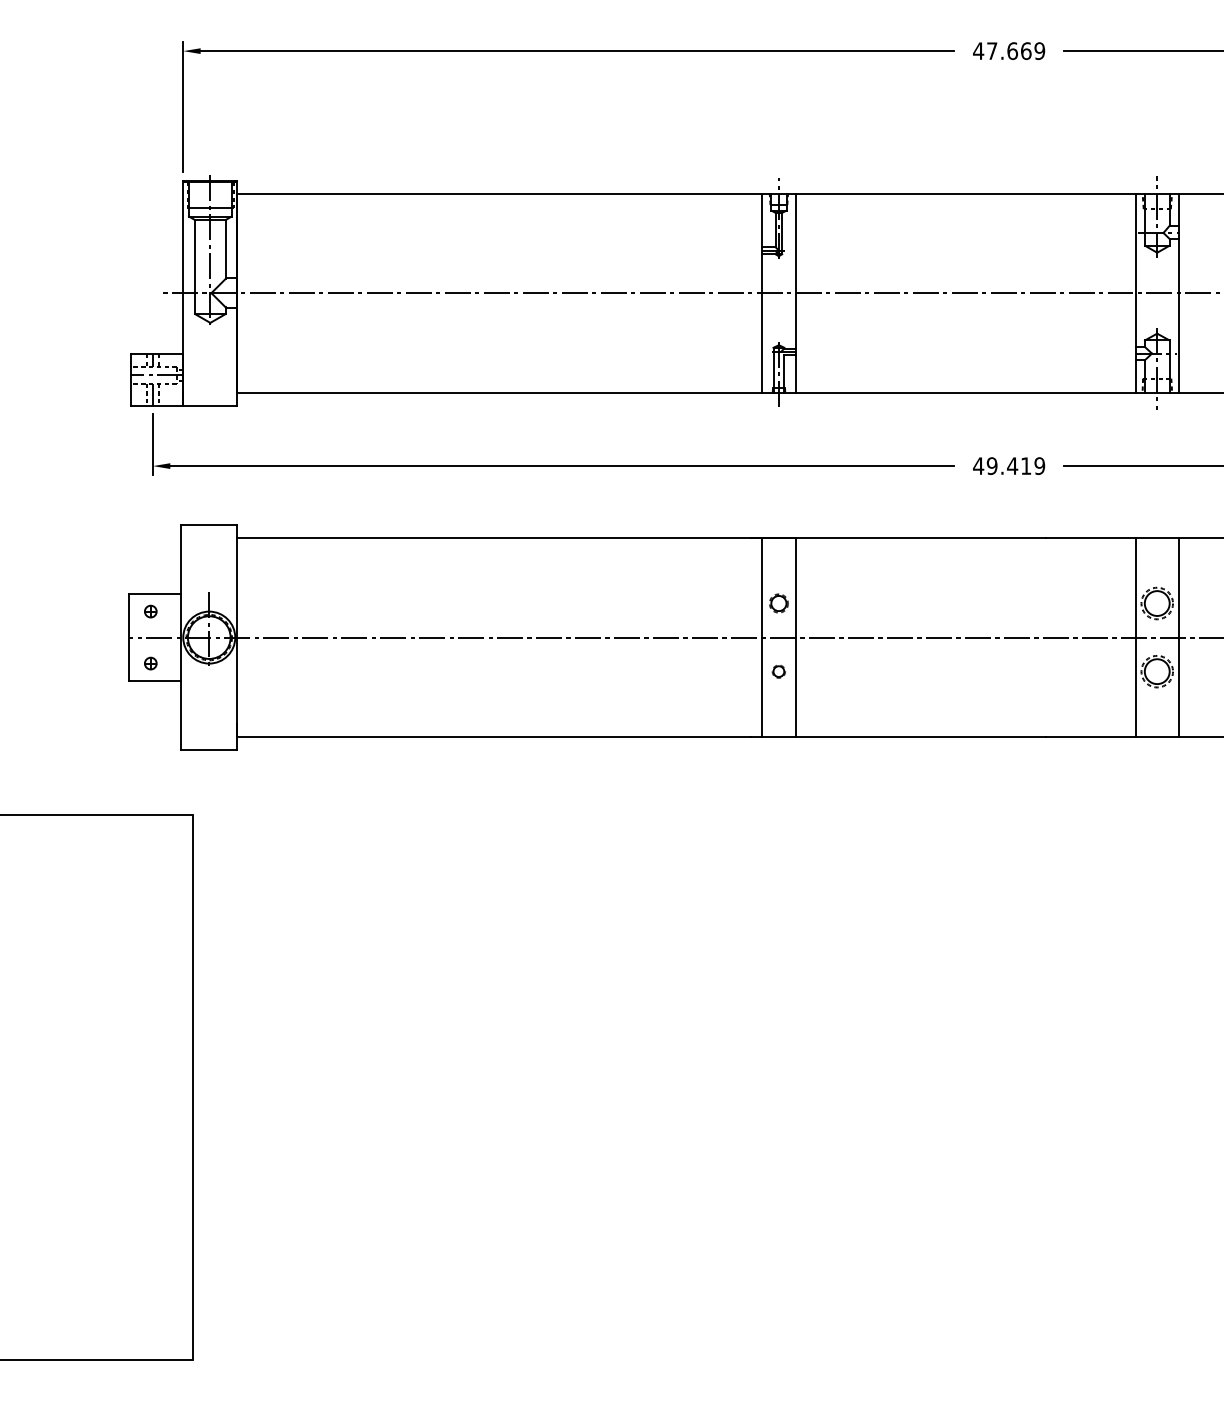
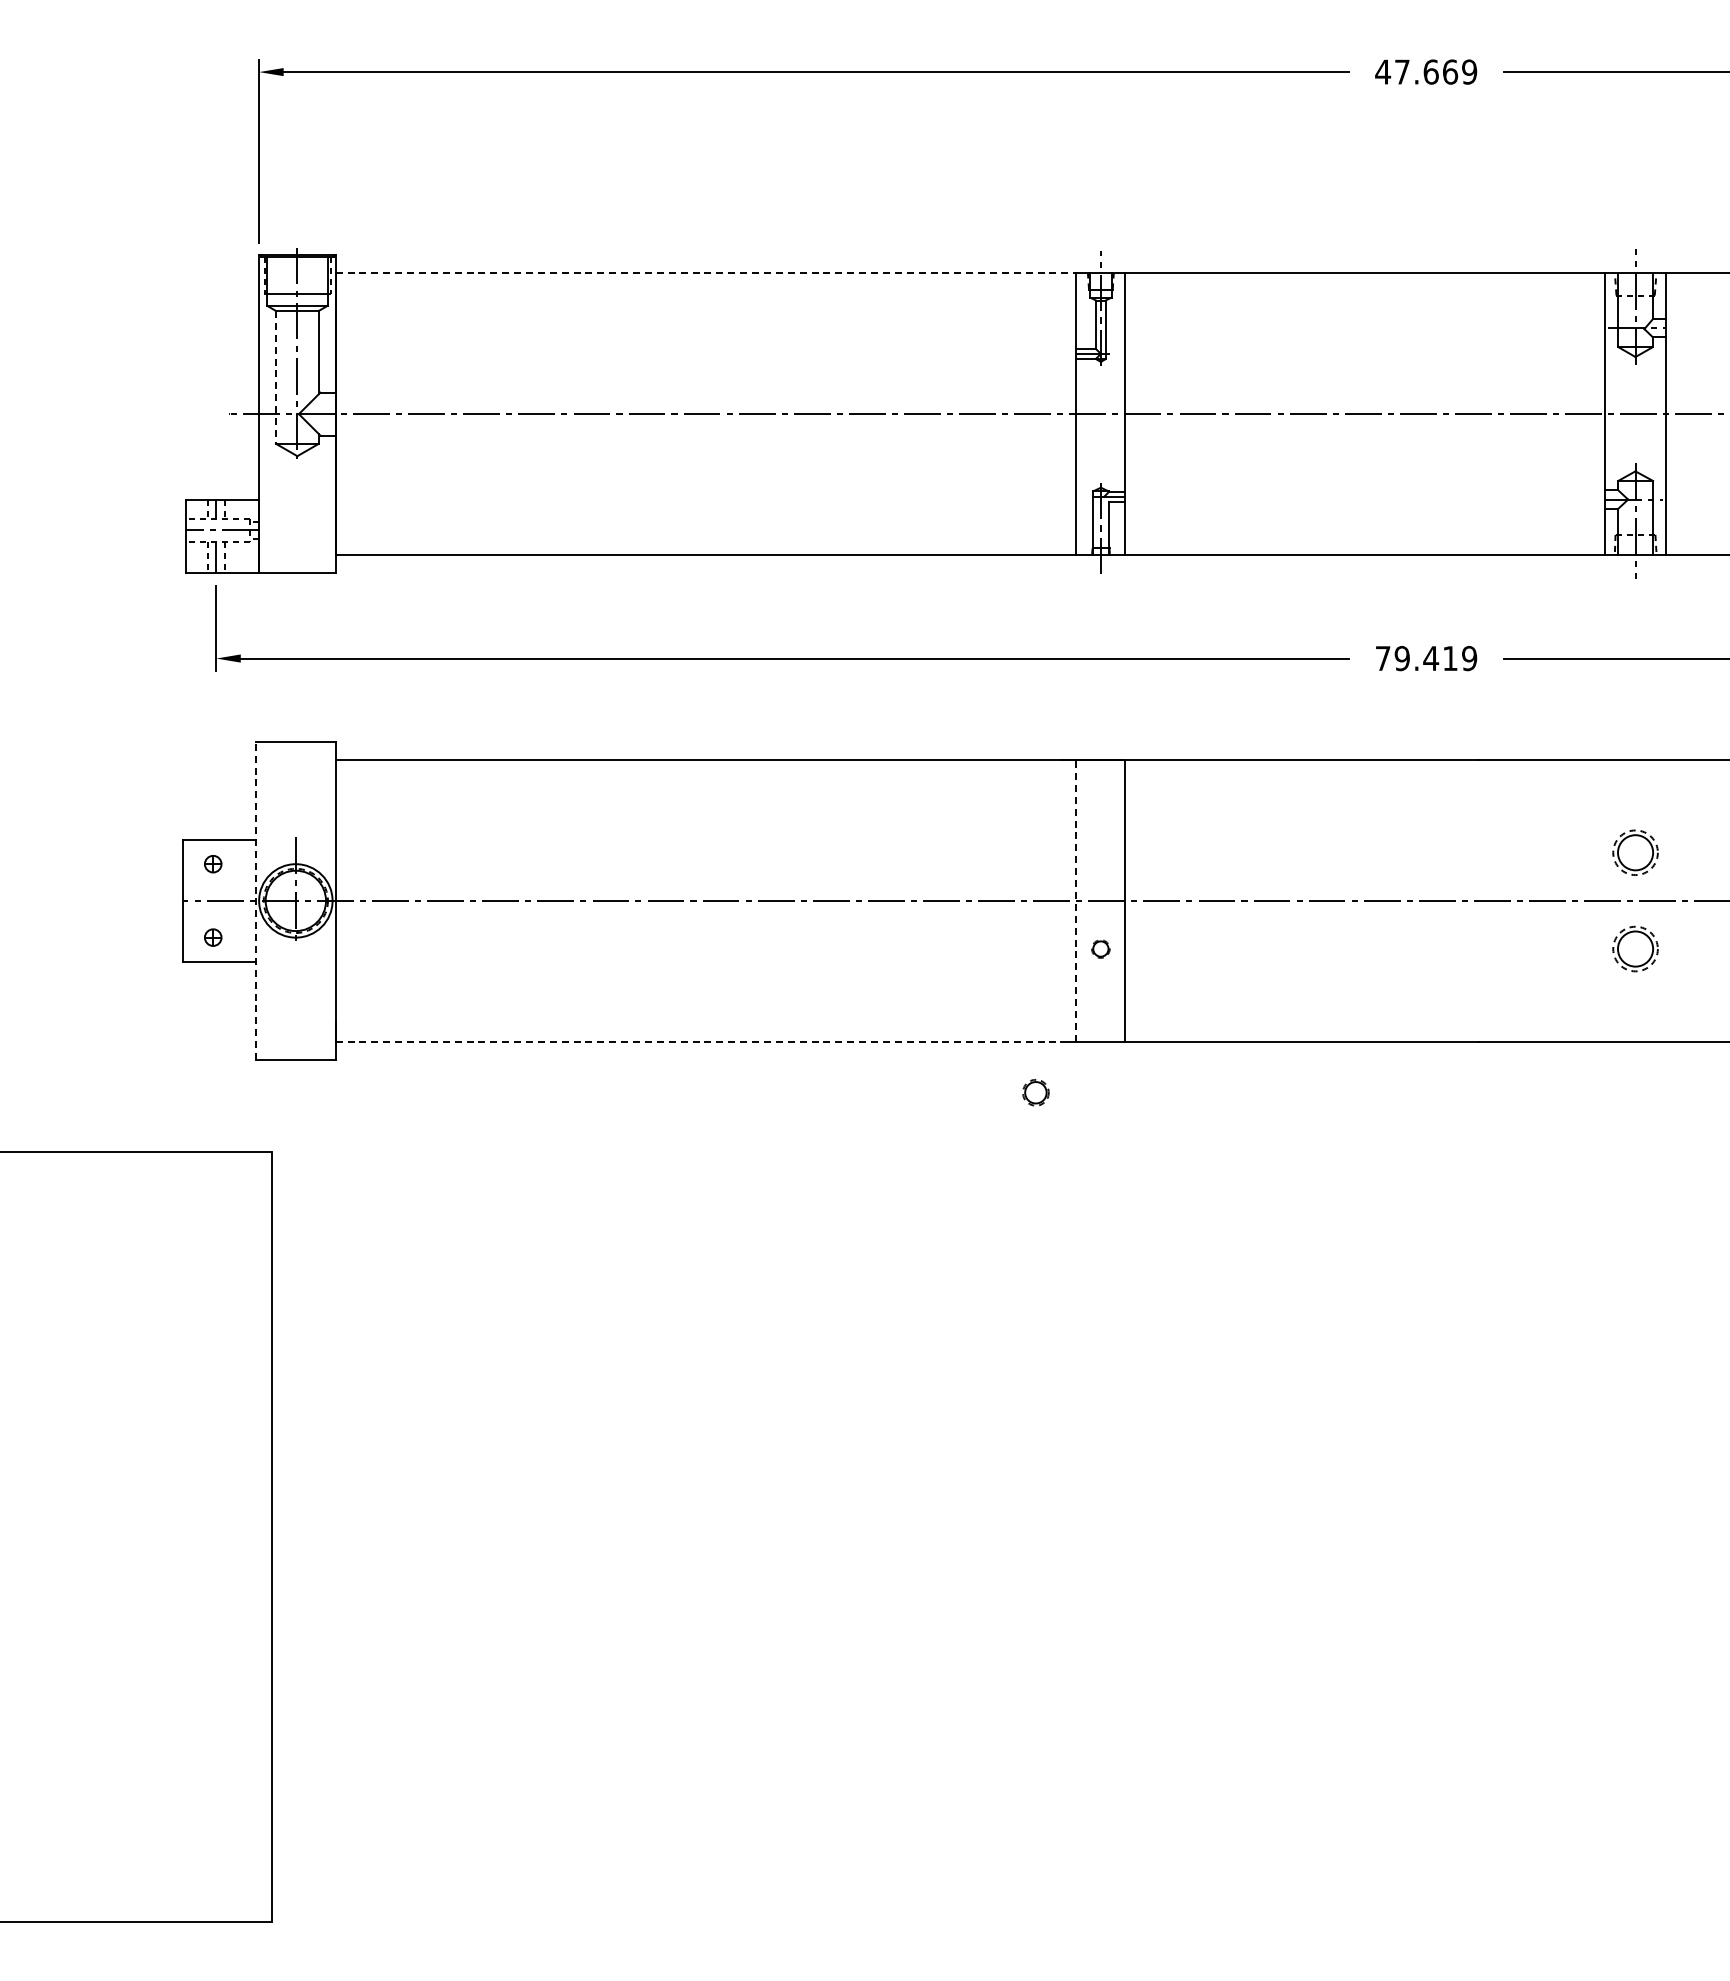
line: (499, 193) -> (706, 273), solid -> dashed
line: (194, 267) -> (275, 377), solid -> dashed
text: (978, 466) -> (1383, 658), 49.419 -> 79.419
part: (778, 603) -> (1035, 1092), moved
line: (181, 637) -> (256, 900), solid -> dashed
line: (761, 637) -> (1076, 900), solid -> dashed
line: (1135, 637) -> (1605, 900), removed
line: (1179, 637) -> (1666, 900), removed
line: (494, 737) -> (698, 1041), solid -> dashed

